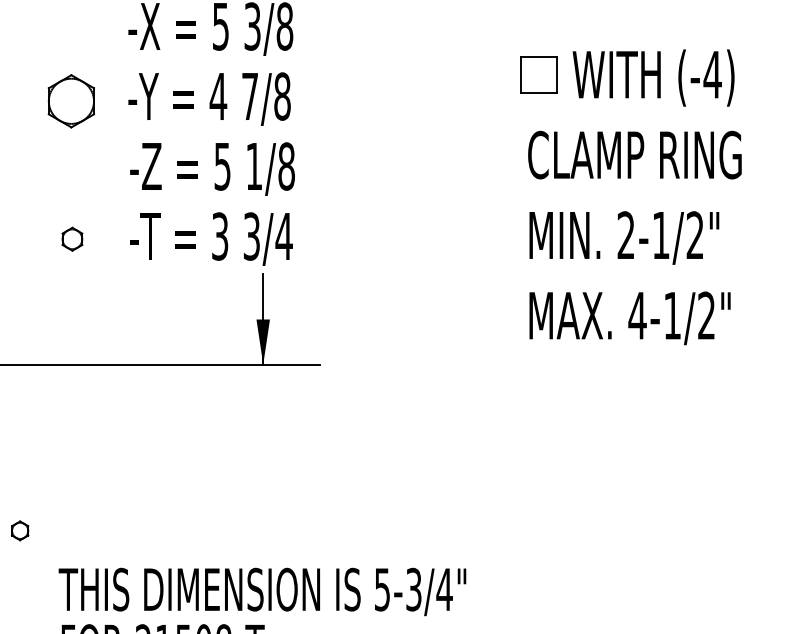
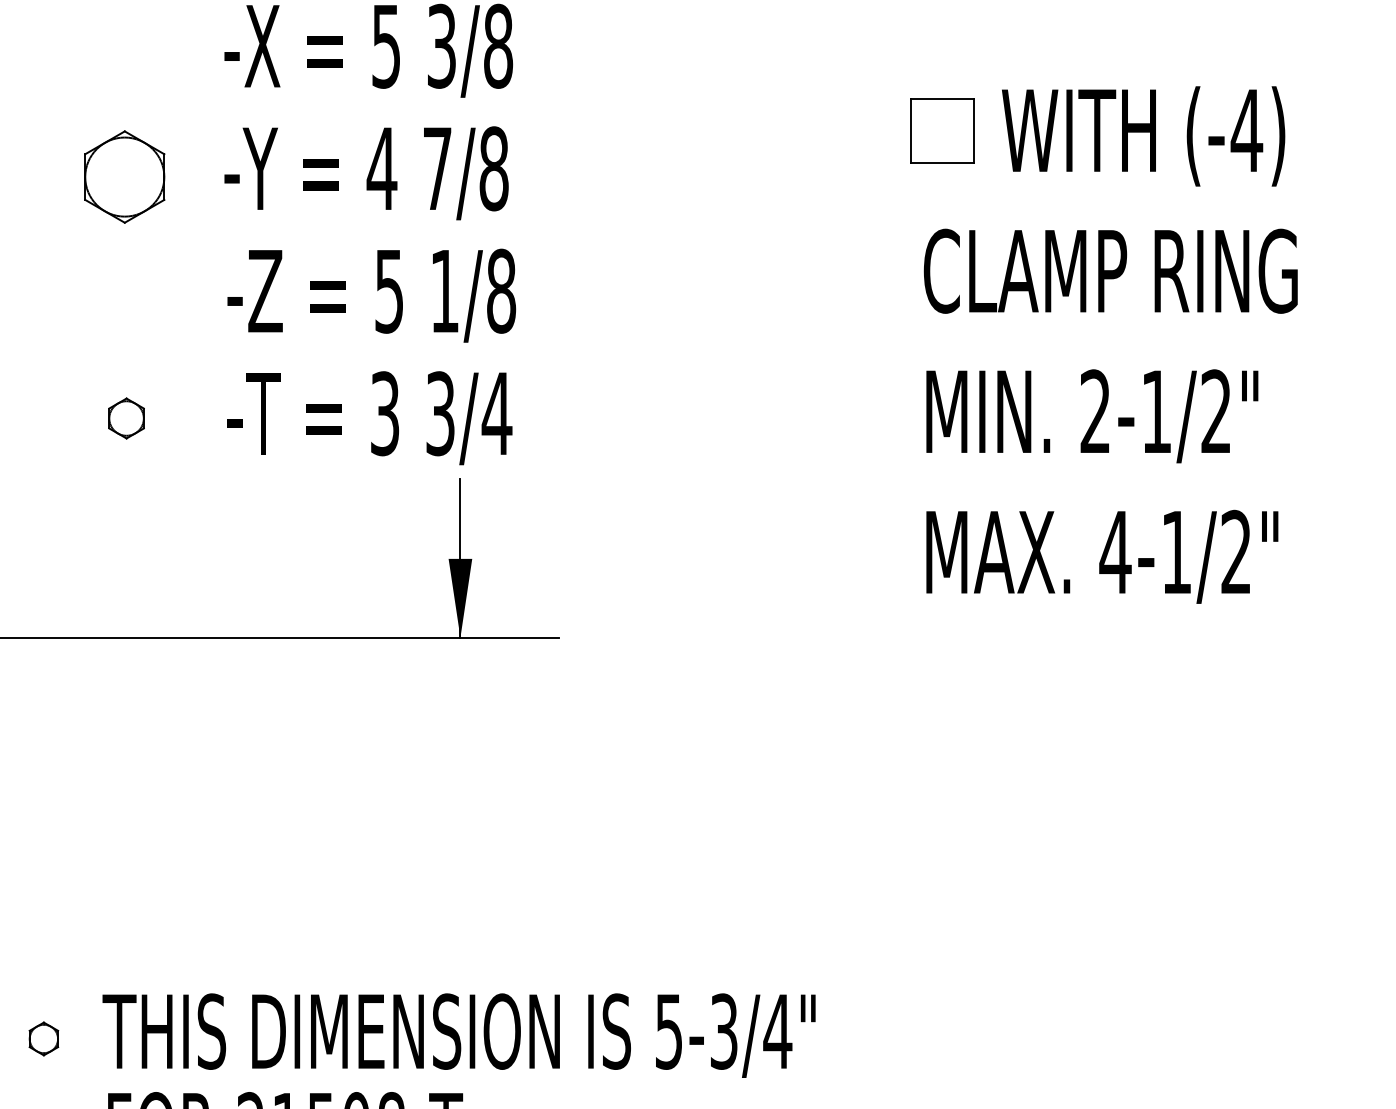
part: (20, 530) -> (44, 1038), moved

